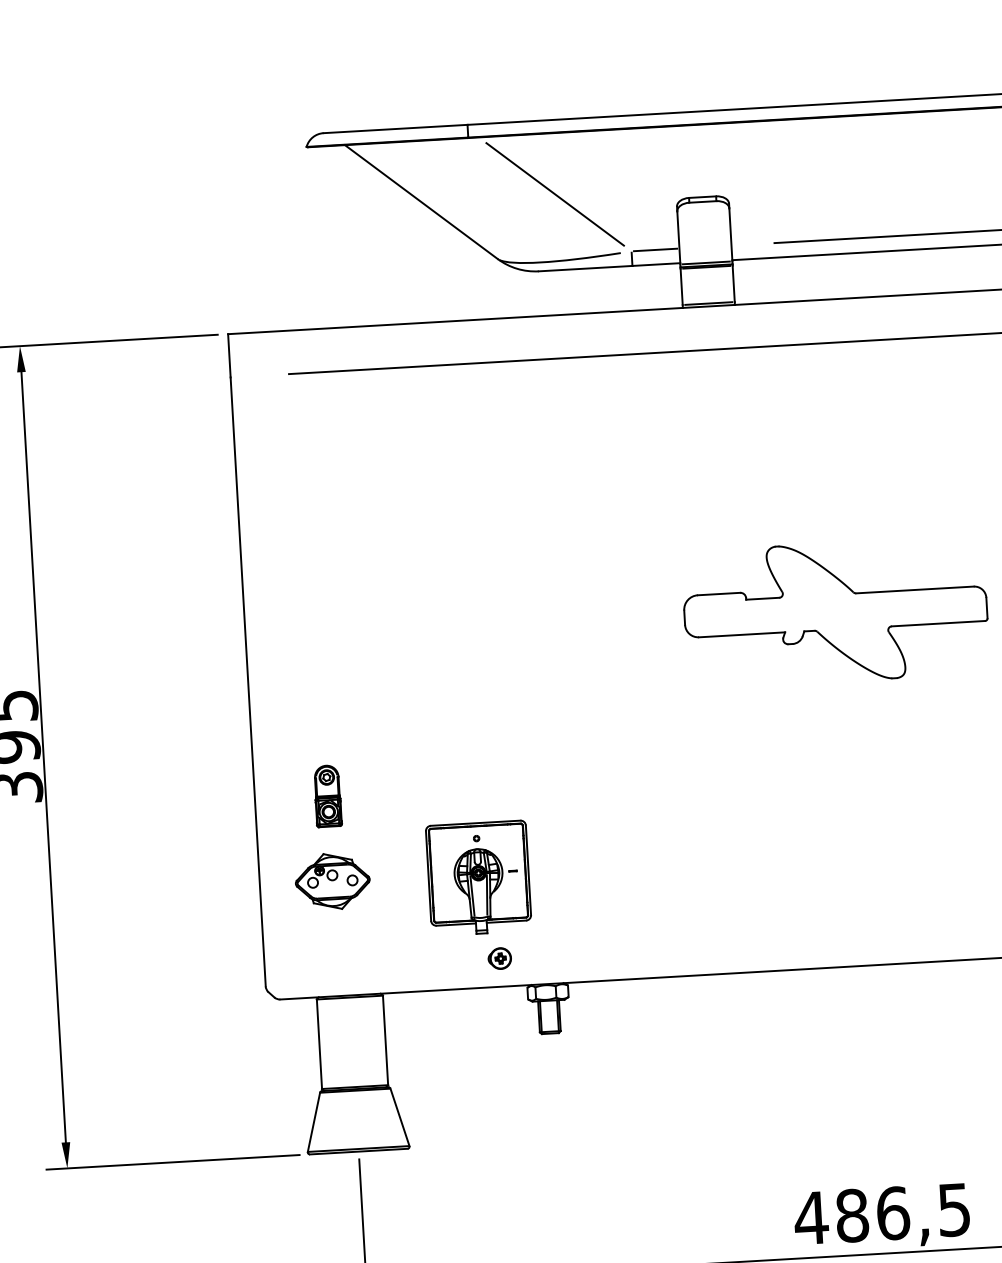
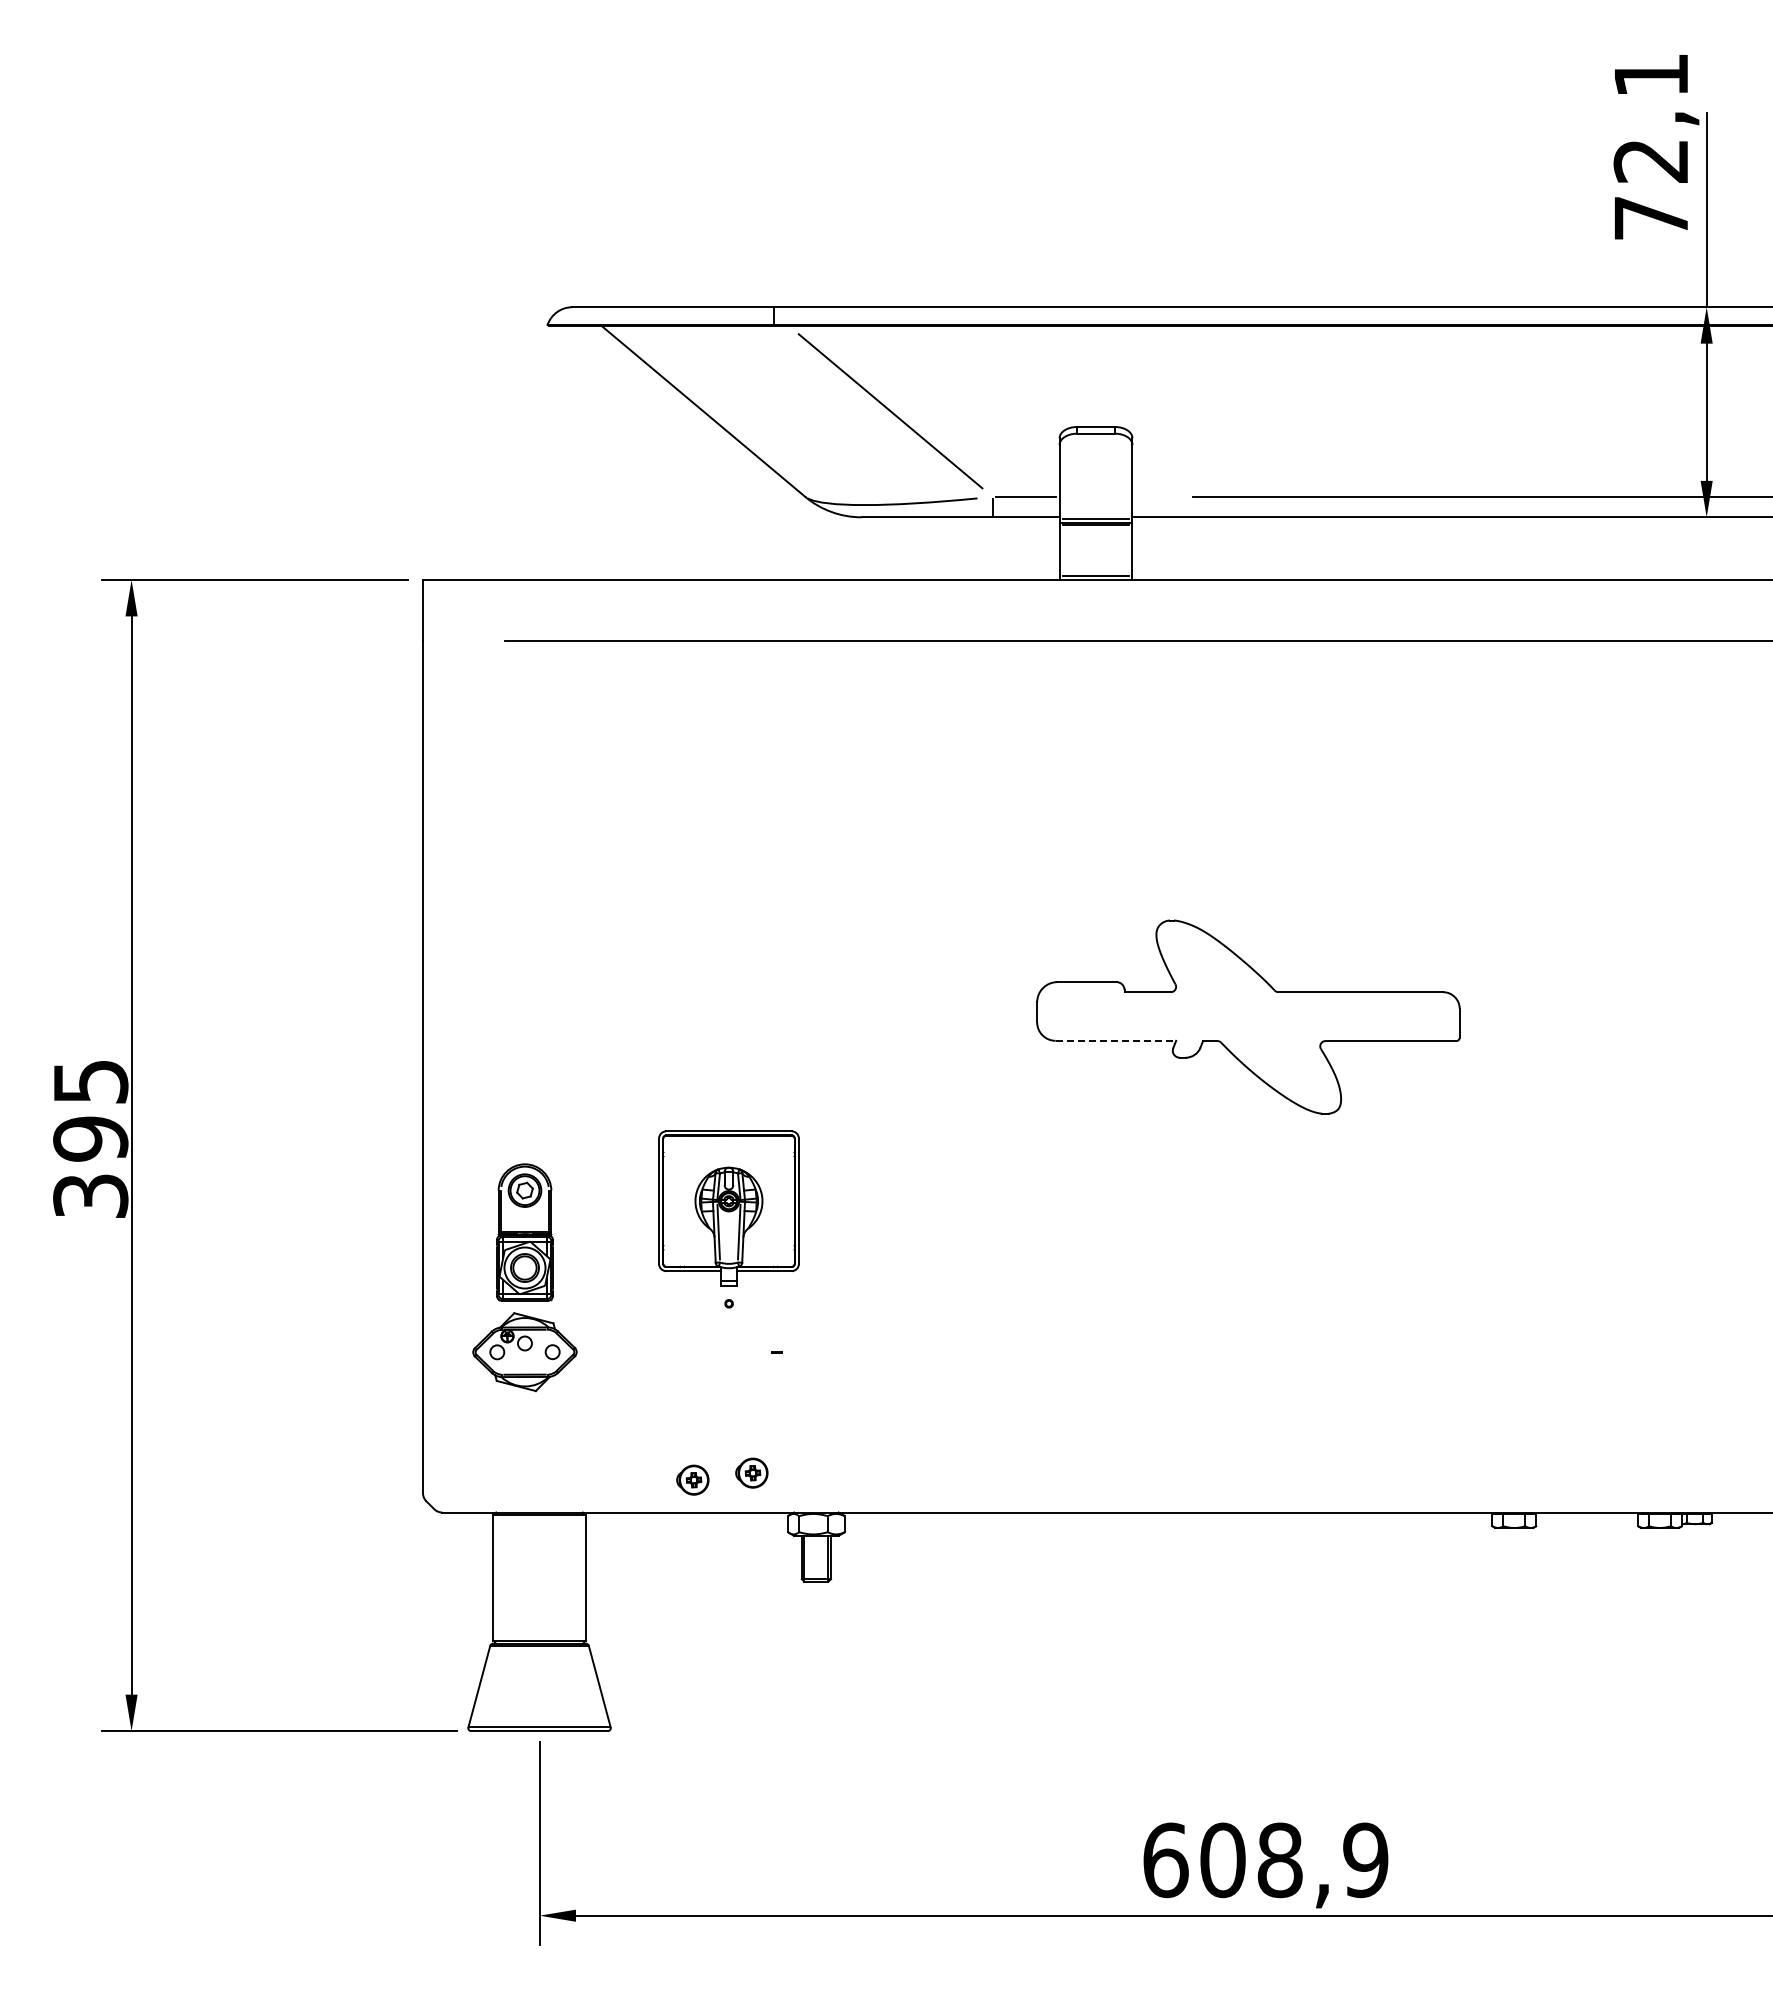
line: (742, 634) -> (1116, 1040), solid -> dashed
part: (327, 796) -> (524, 1232), size x1.6
part: (478, 878) -> (728, 1208), moved
part: (457, 965) -> (692, 1479), added
text: (881, 1214) -> (1264, 1860), 486,5 -> 608,9

